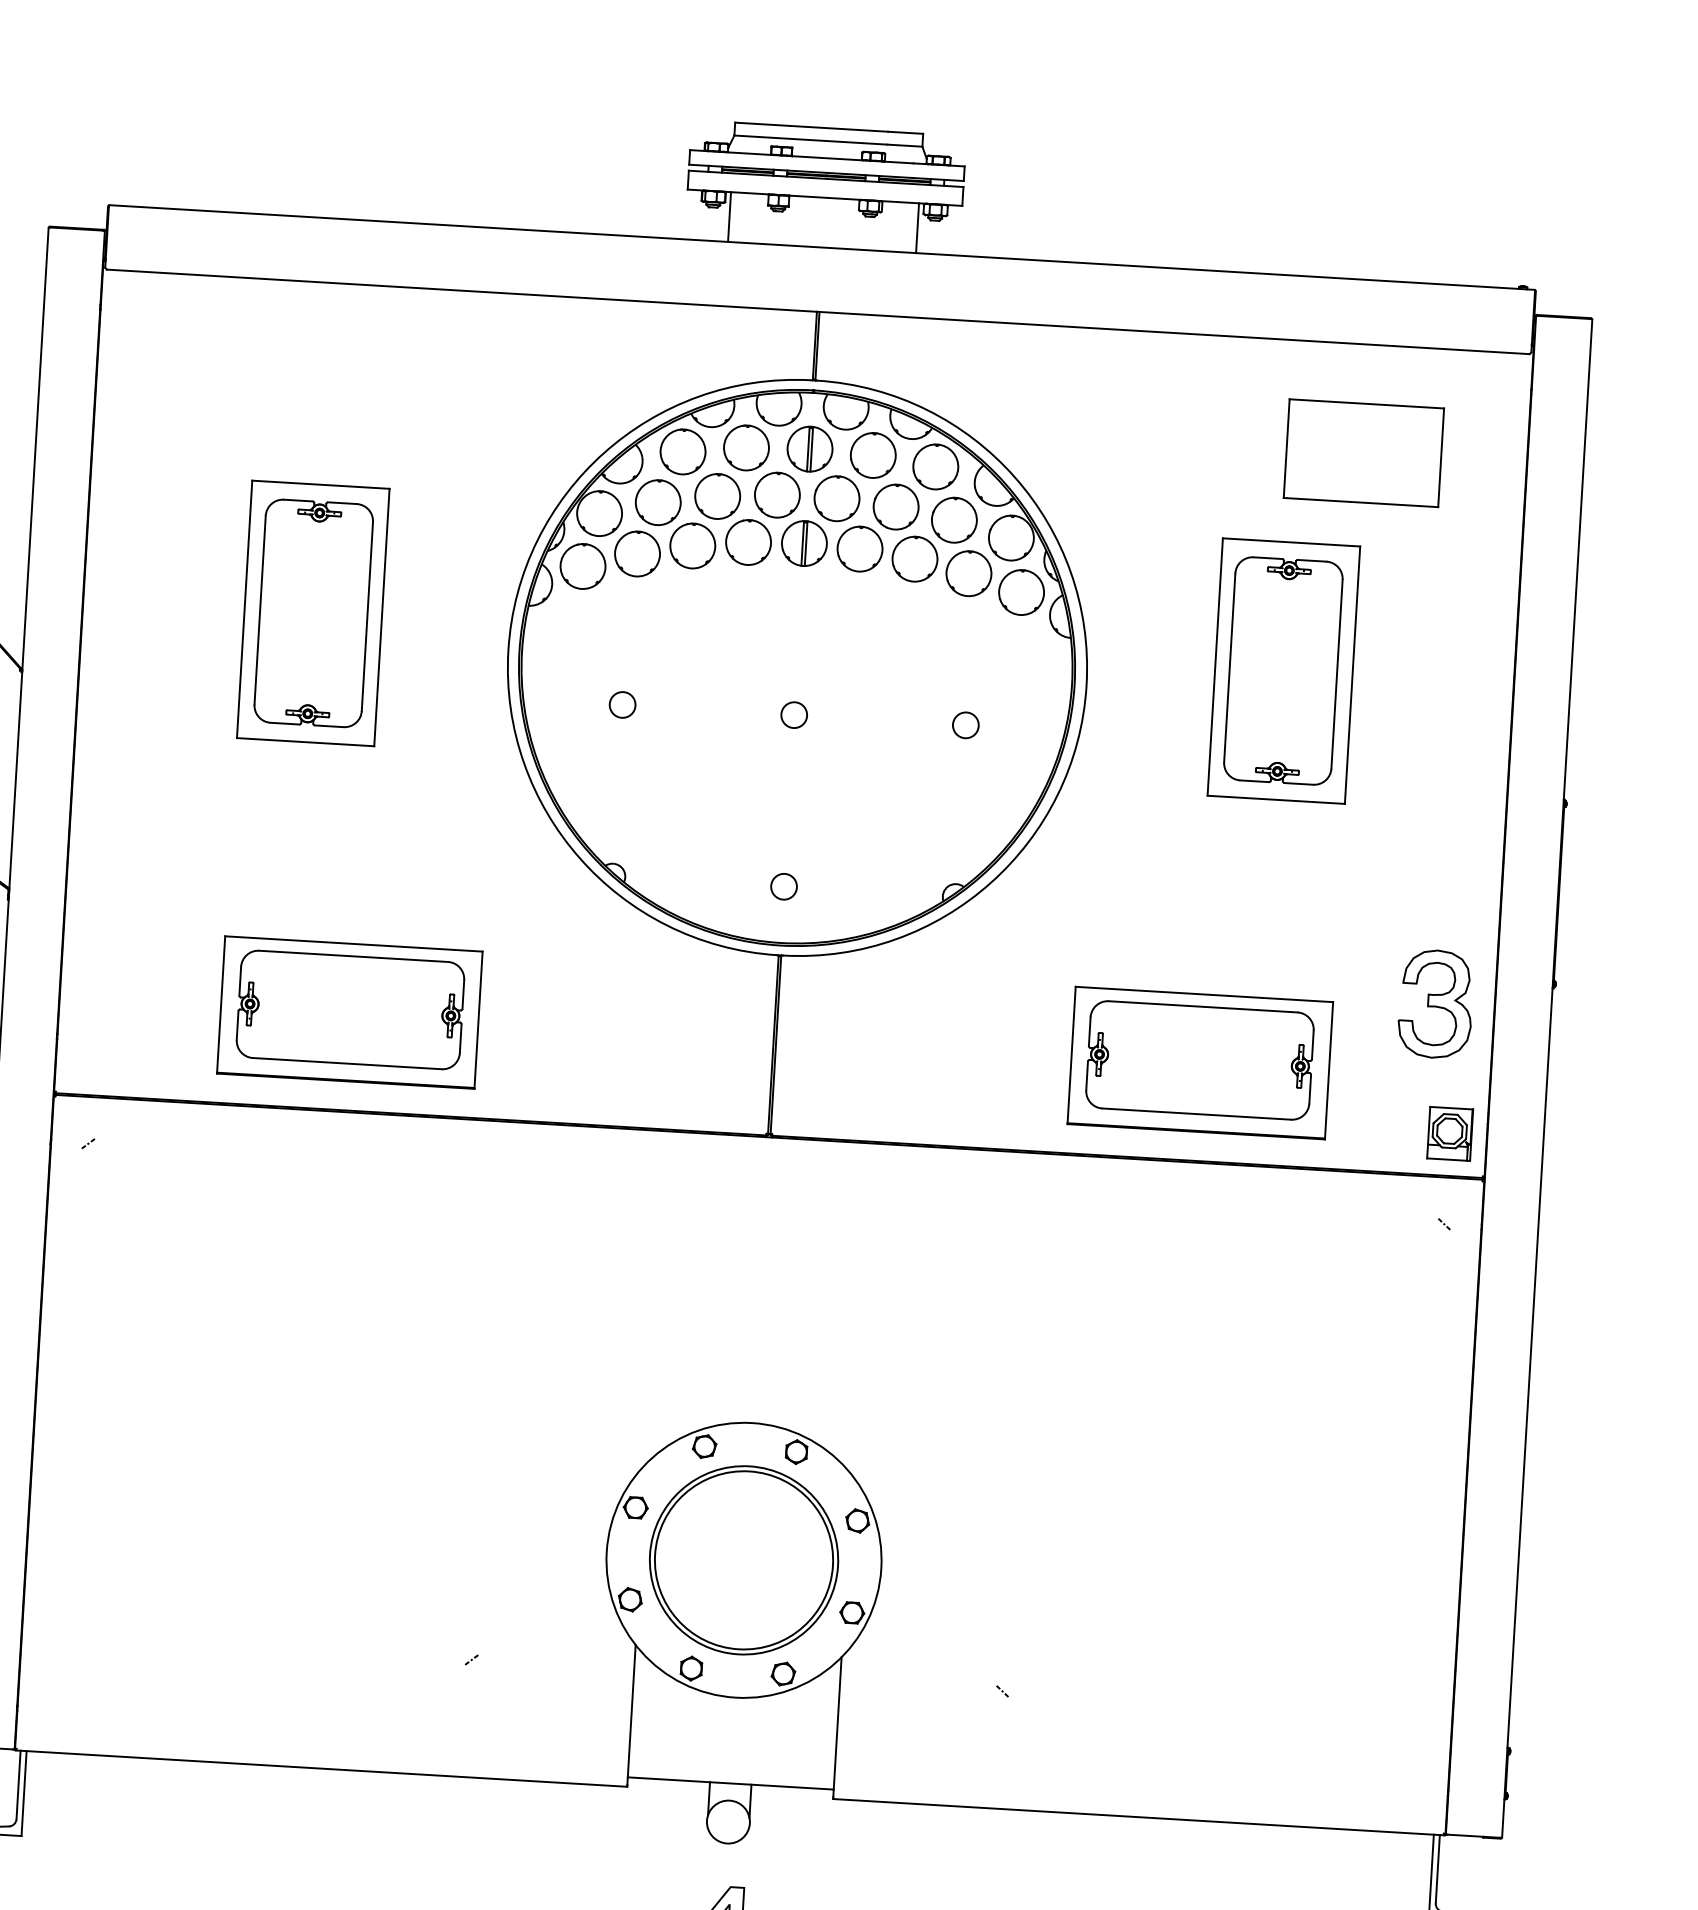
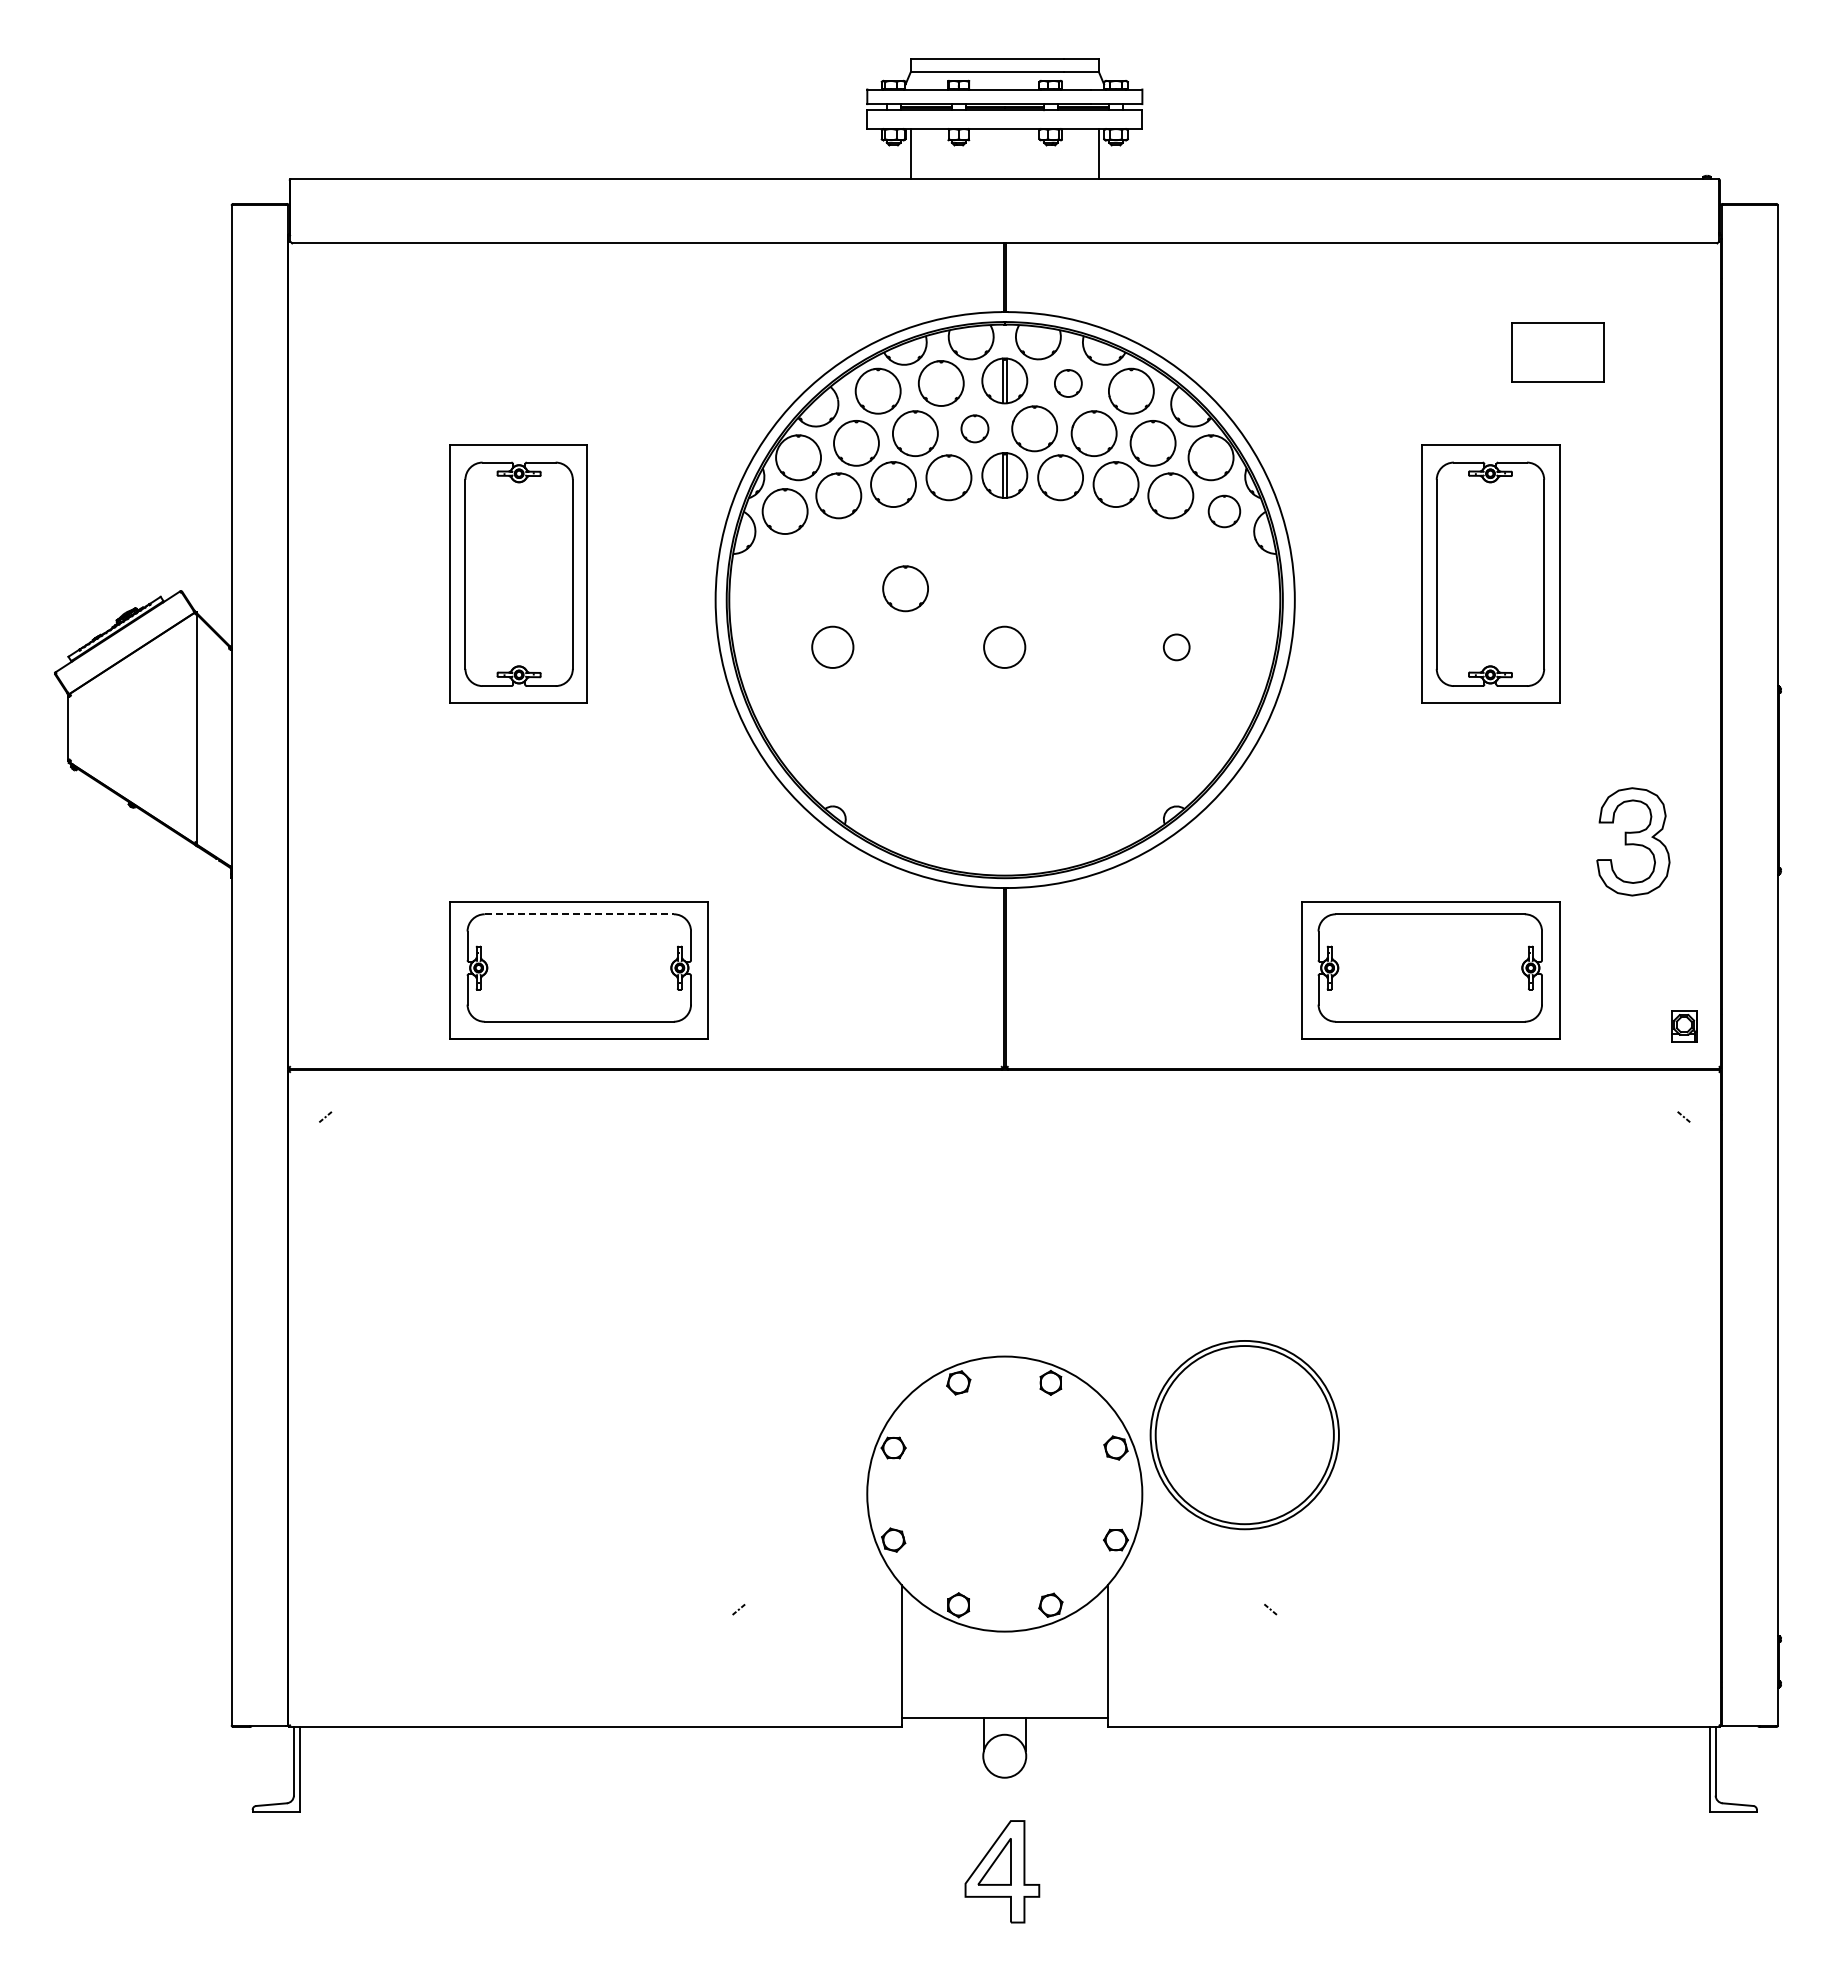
part: (1363, 453) -> (1557, 352), size x0.6
circle: (873, 455) -> (1068, 383), size x0.6
part: (776, 494) -> (974, 428), size x0.6
circle: (1021, 592) -> (1224, 511), size x0.7
part: (698, 650) -> (905, 588), added
circle: (622, 705) -> (832, 647), size x1.6
circle: (793, 715) -> (1004, 647), size x1.6
circle: (783, 886) -> (1004, 819), removed
line: (353, 956) -> (579, 914), solid -> dashed
part: (1435, 1003) -> (1633, 841), moved
part: (1450, 1133) -> (1684, 1026), size x0.6
part: (743, 1560) -> (1244, 1435), moved

